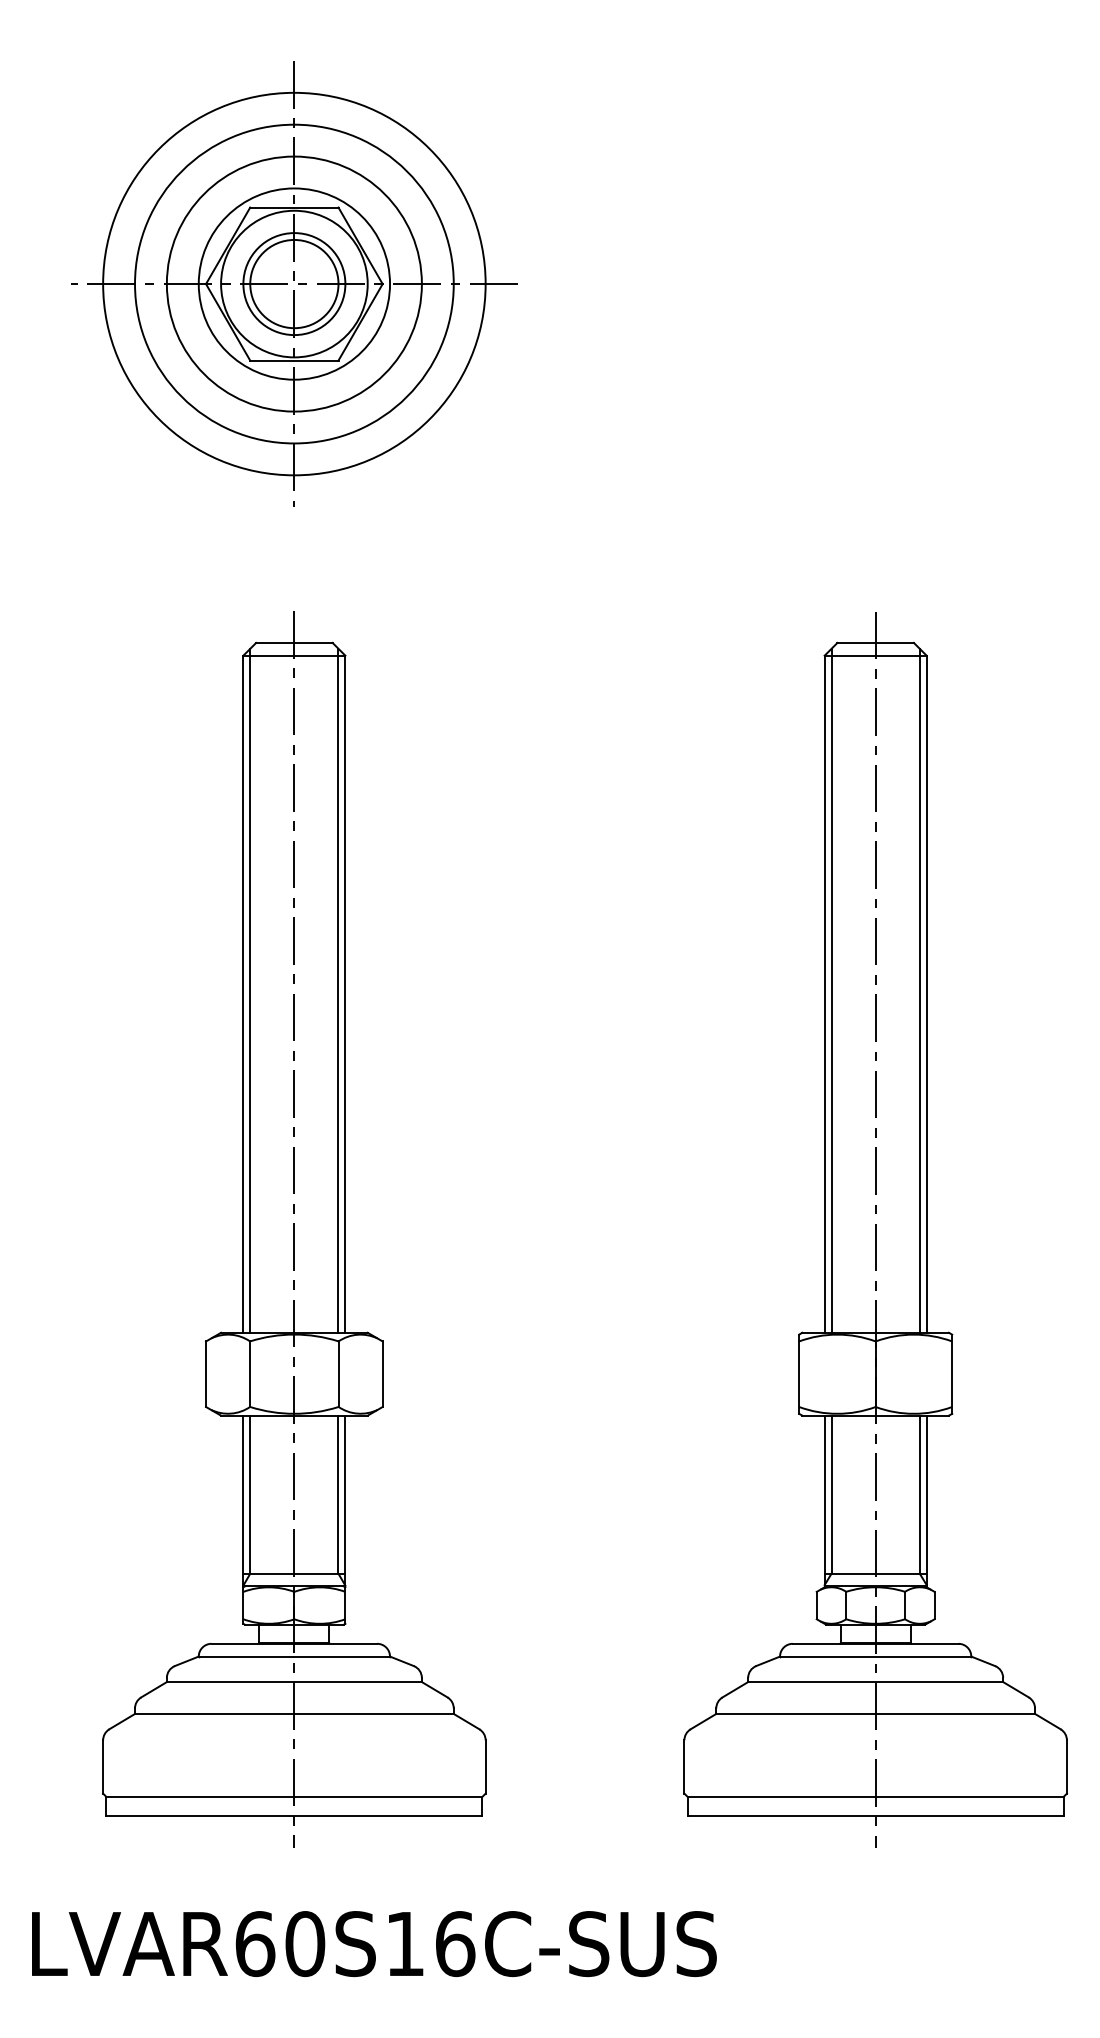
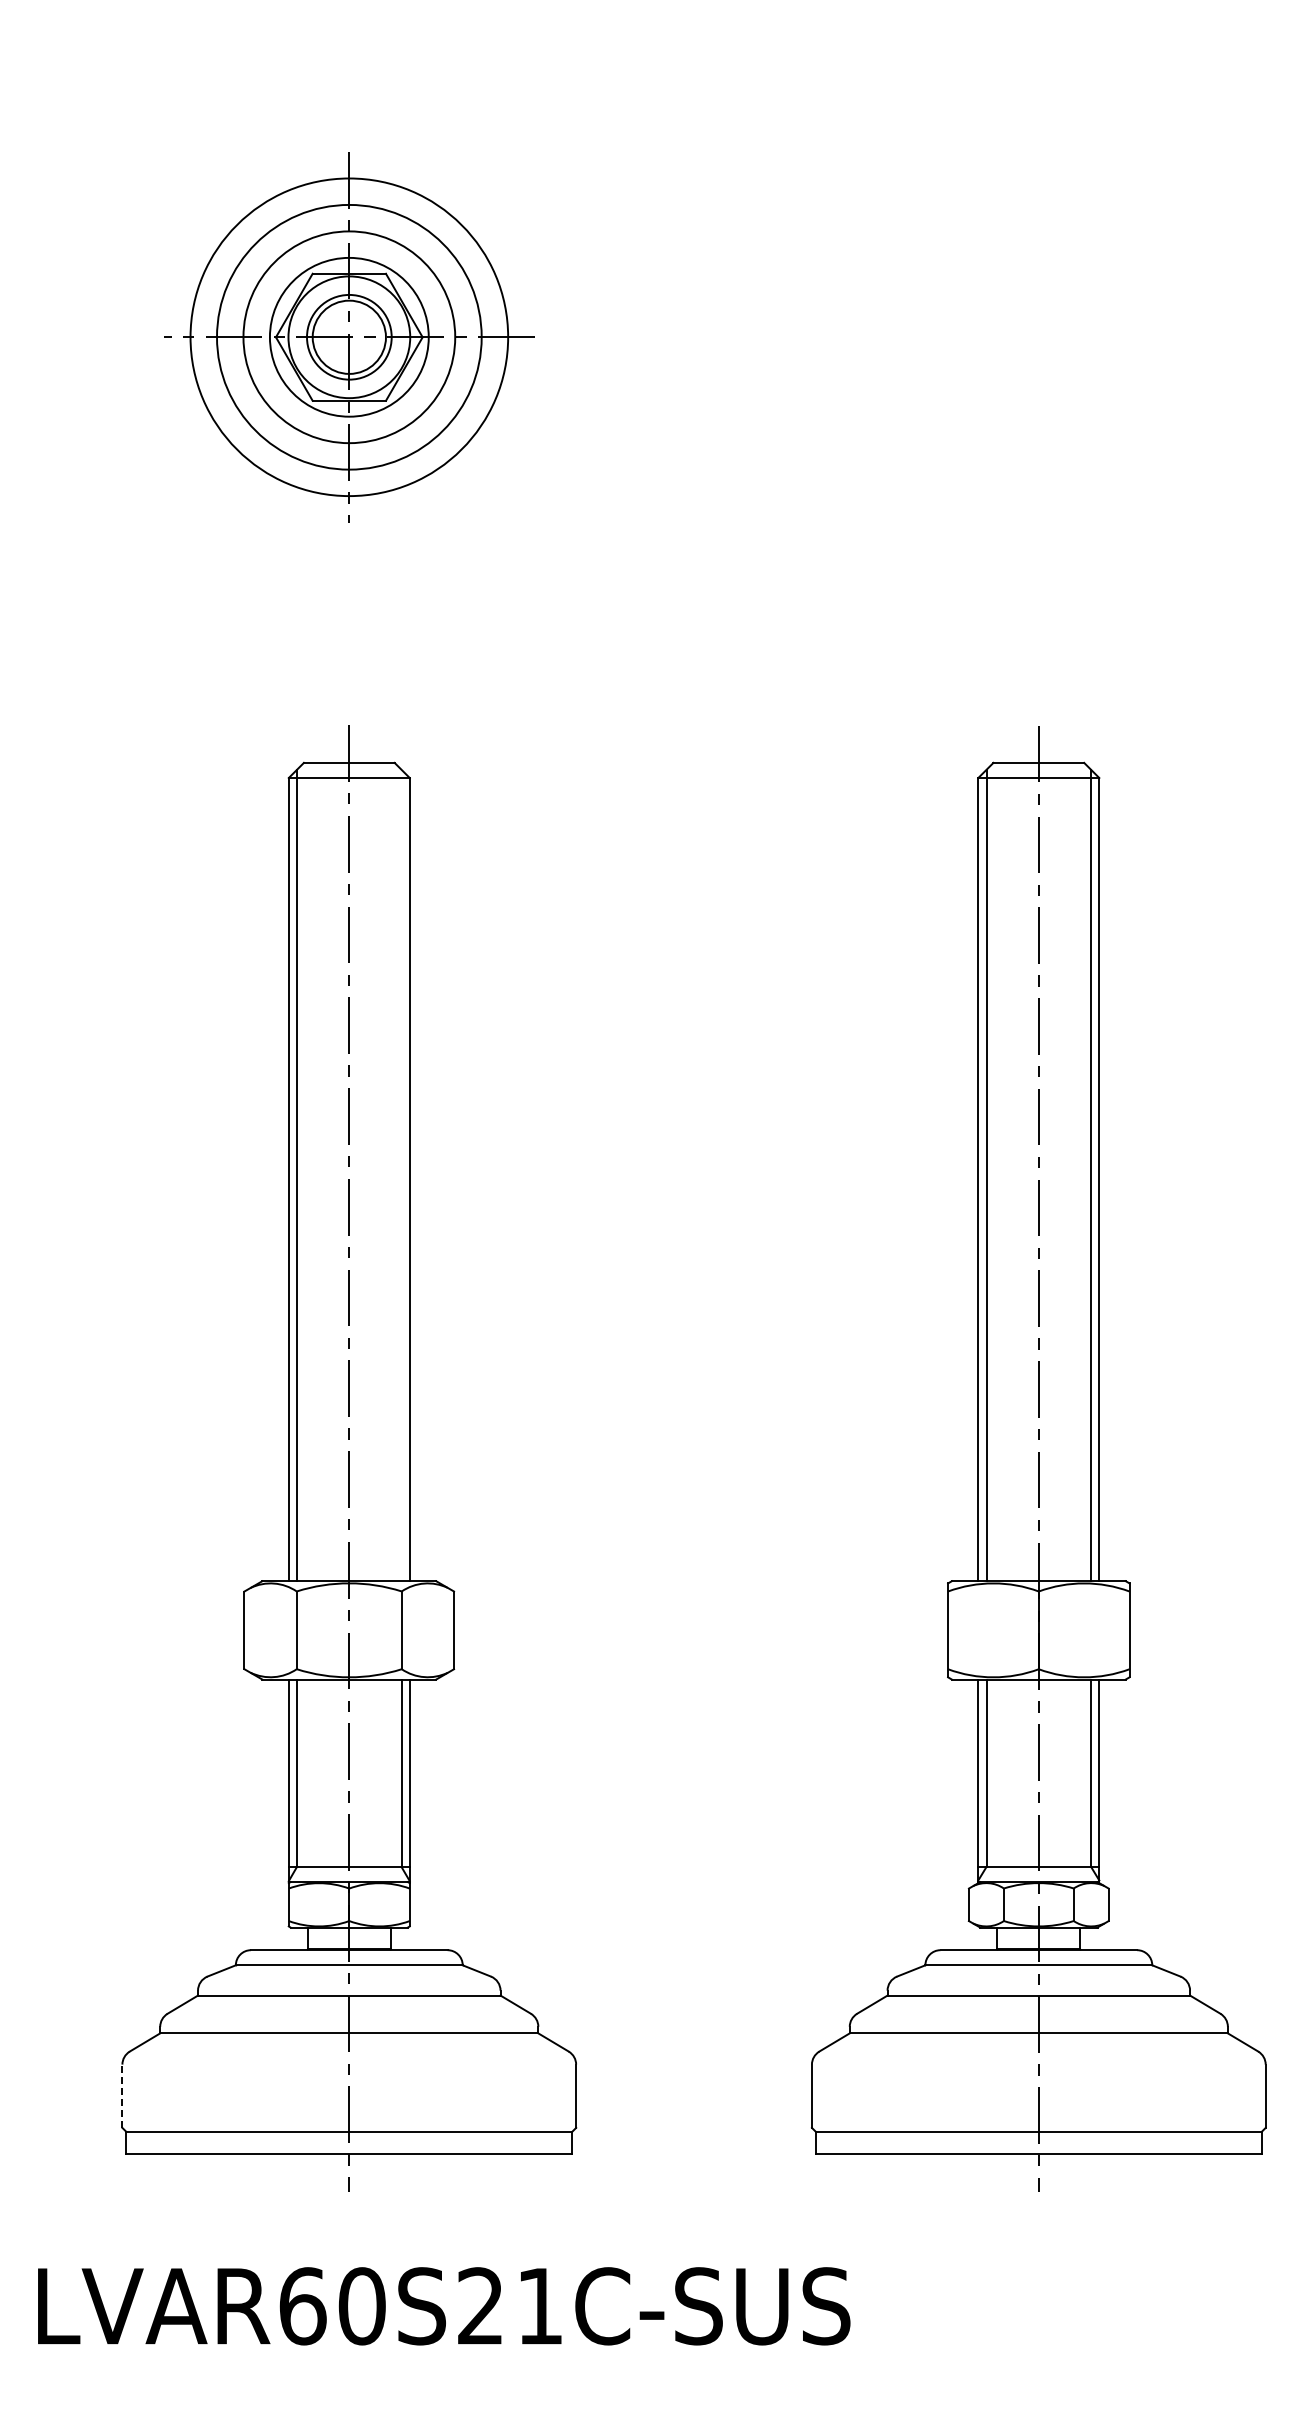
part: (294, 284) -> (349, 337), size x0.7
line: (338, 990) -> (401, 1175), removed
line: (103, 1767) -> (122, 2096), solid -> dashed
text: (431, 1944) -> (511, 2306), LVAR60S16C-SUS -> LVAR60S21C-SUS

